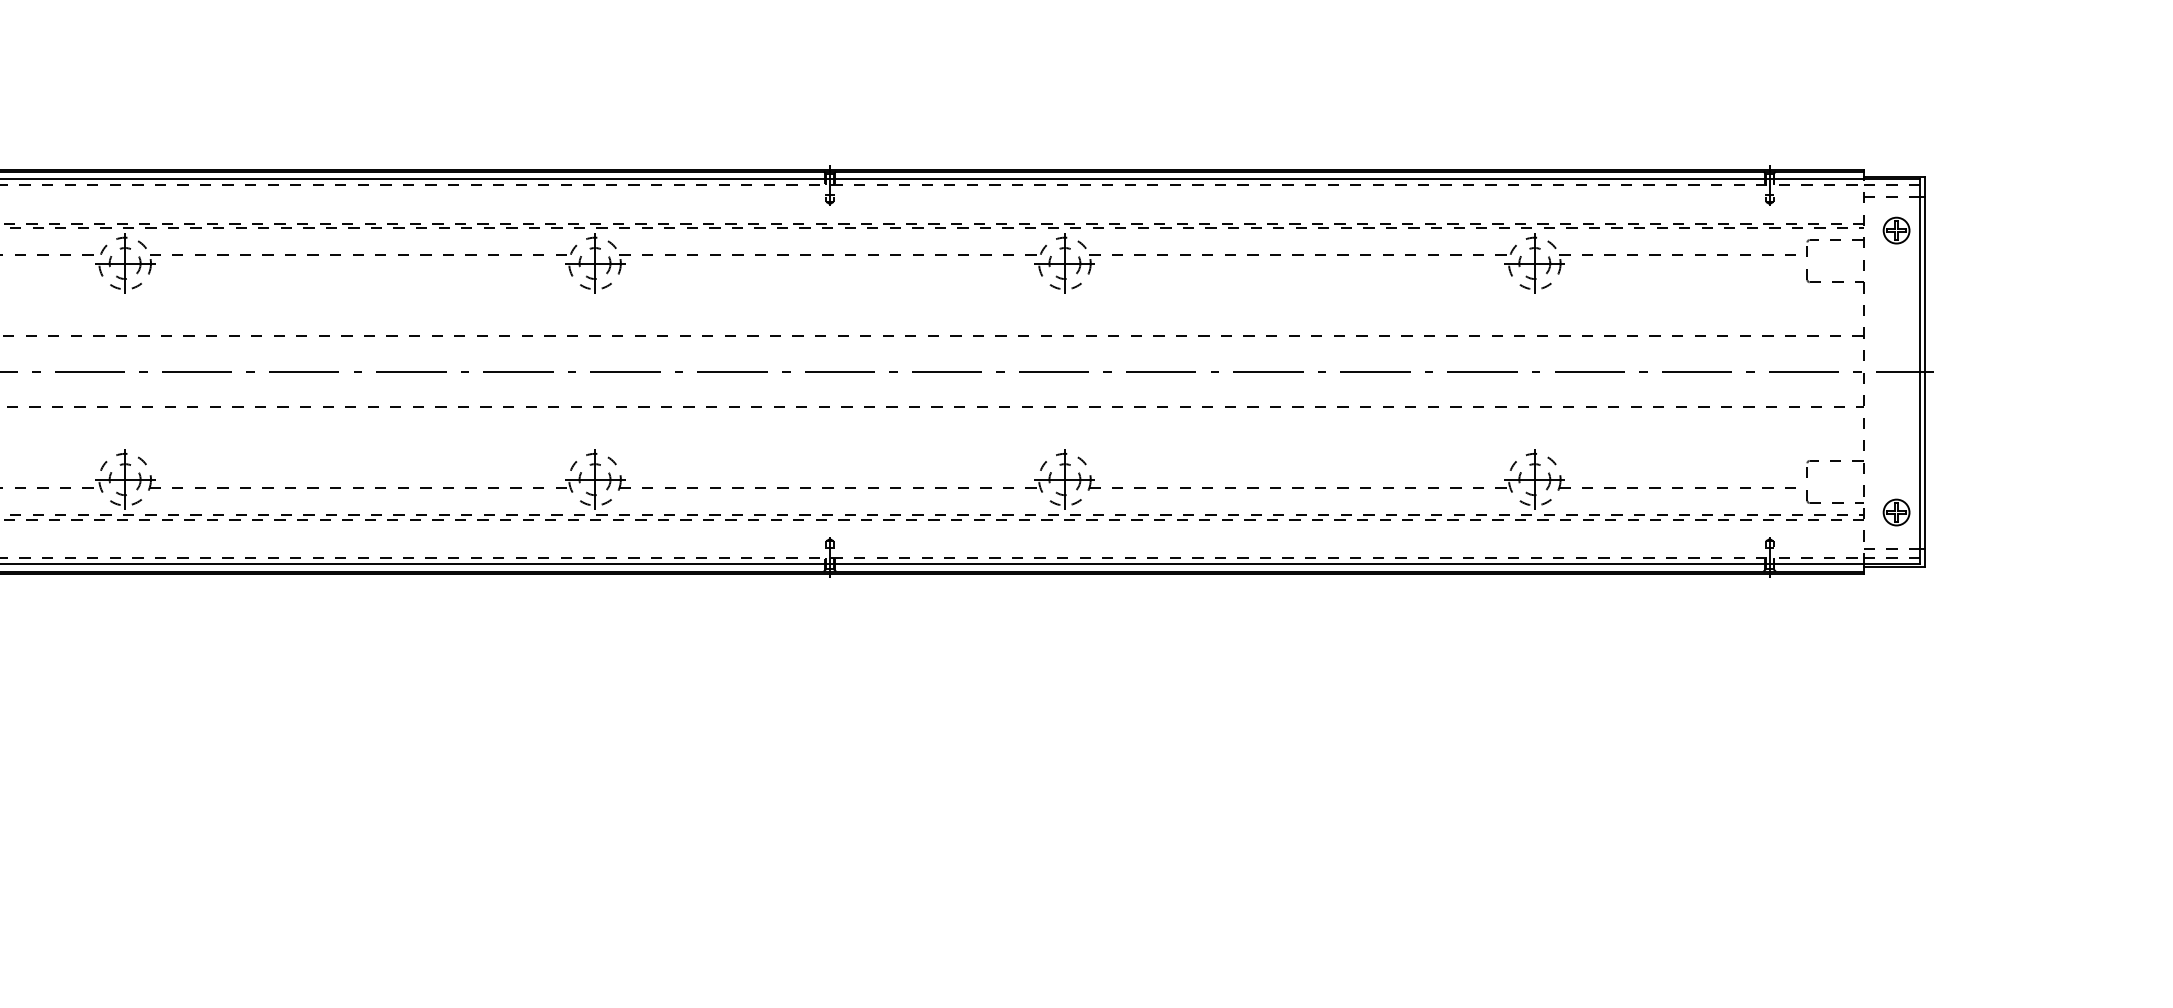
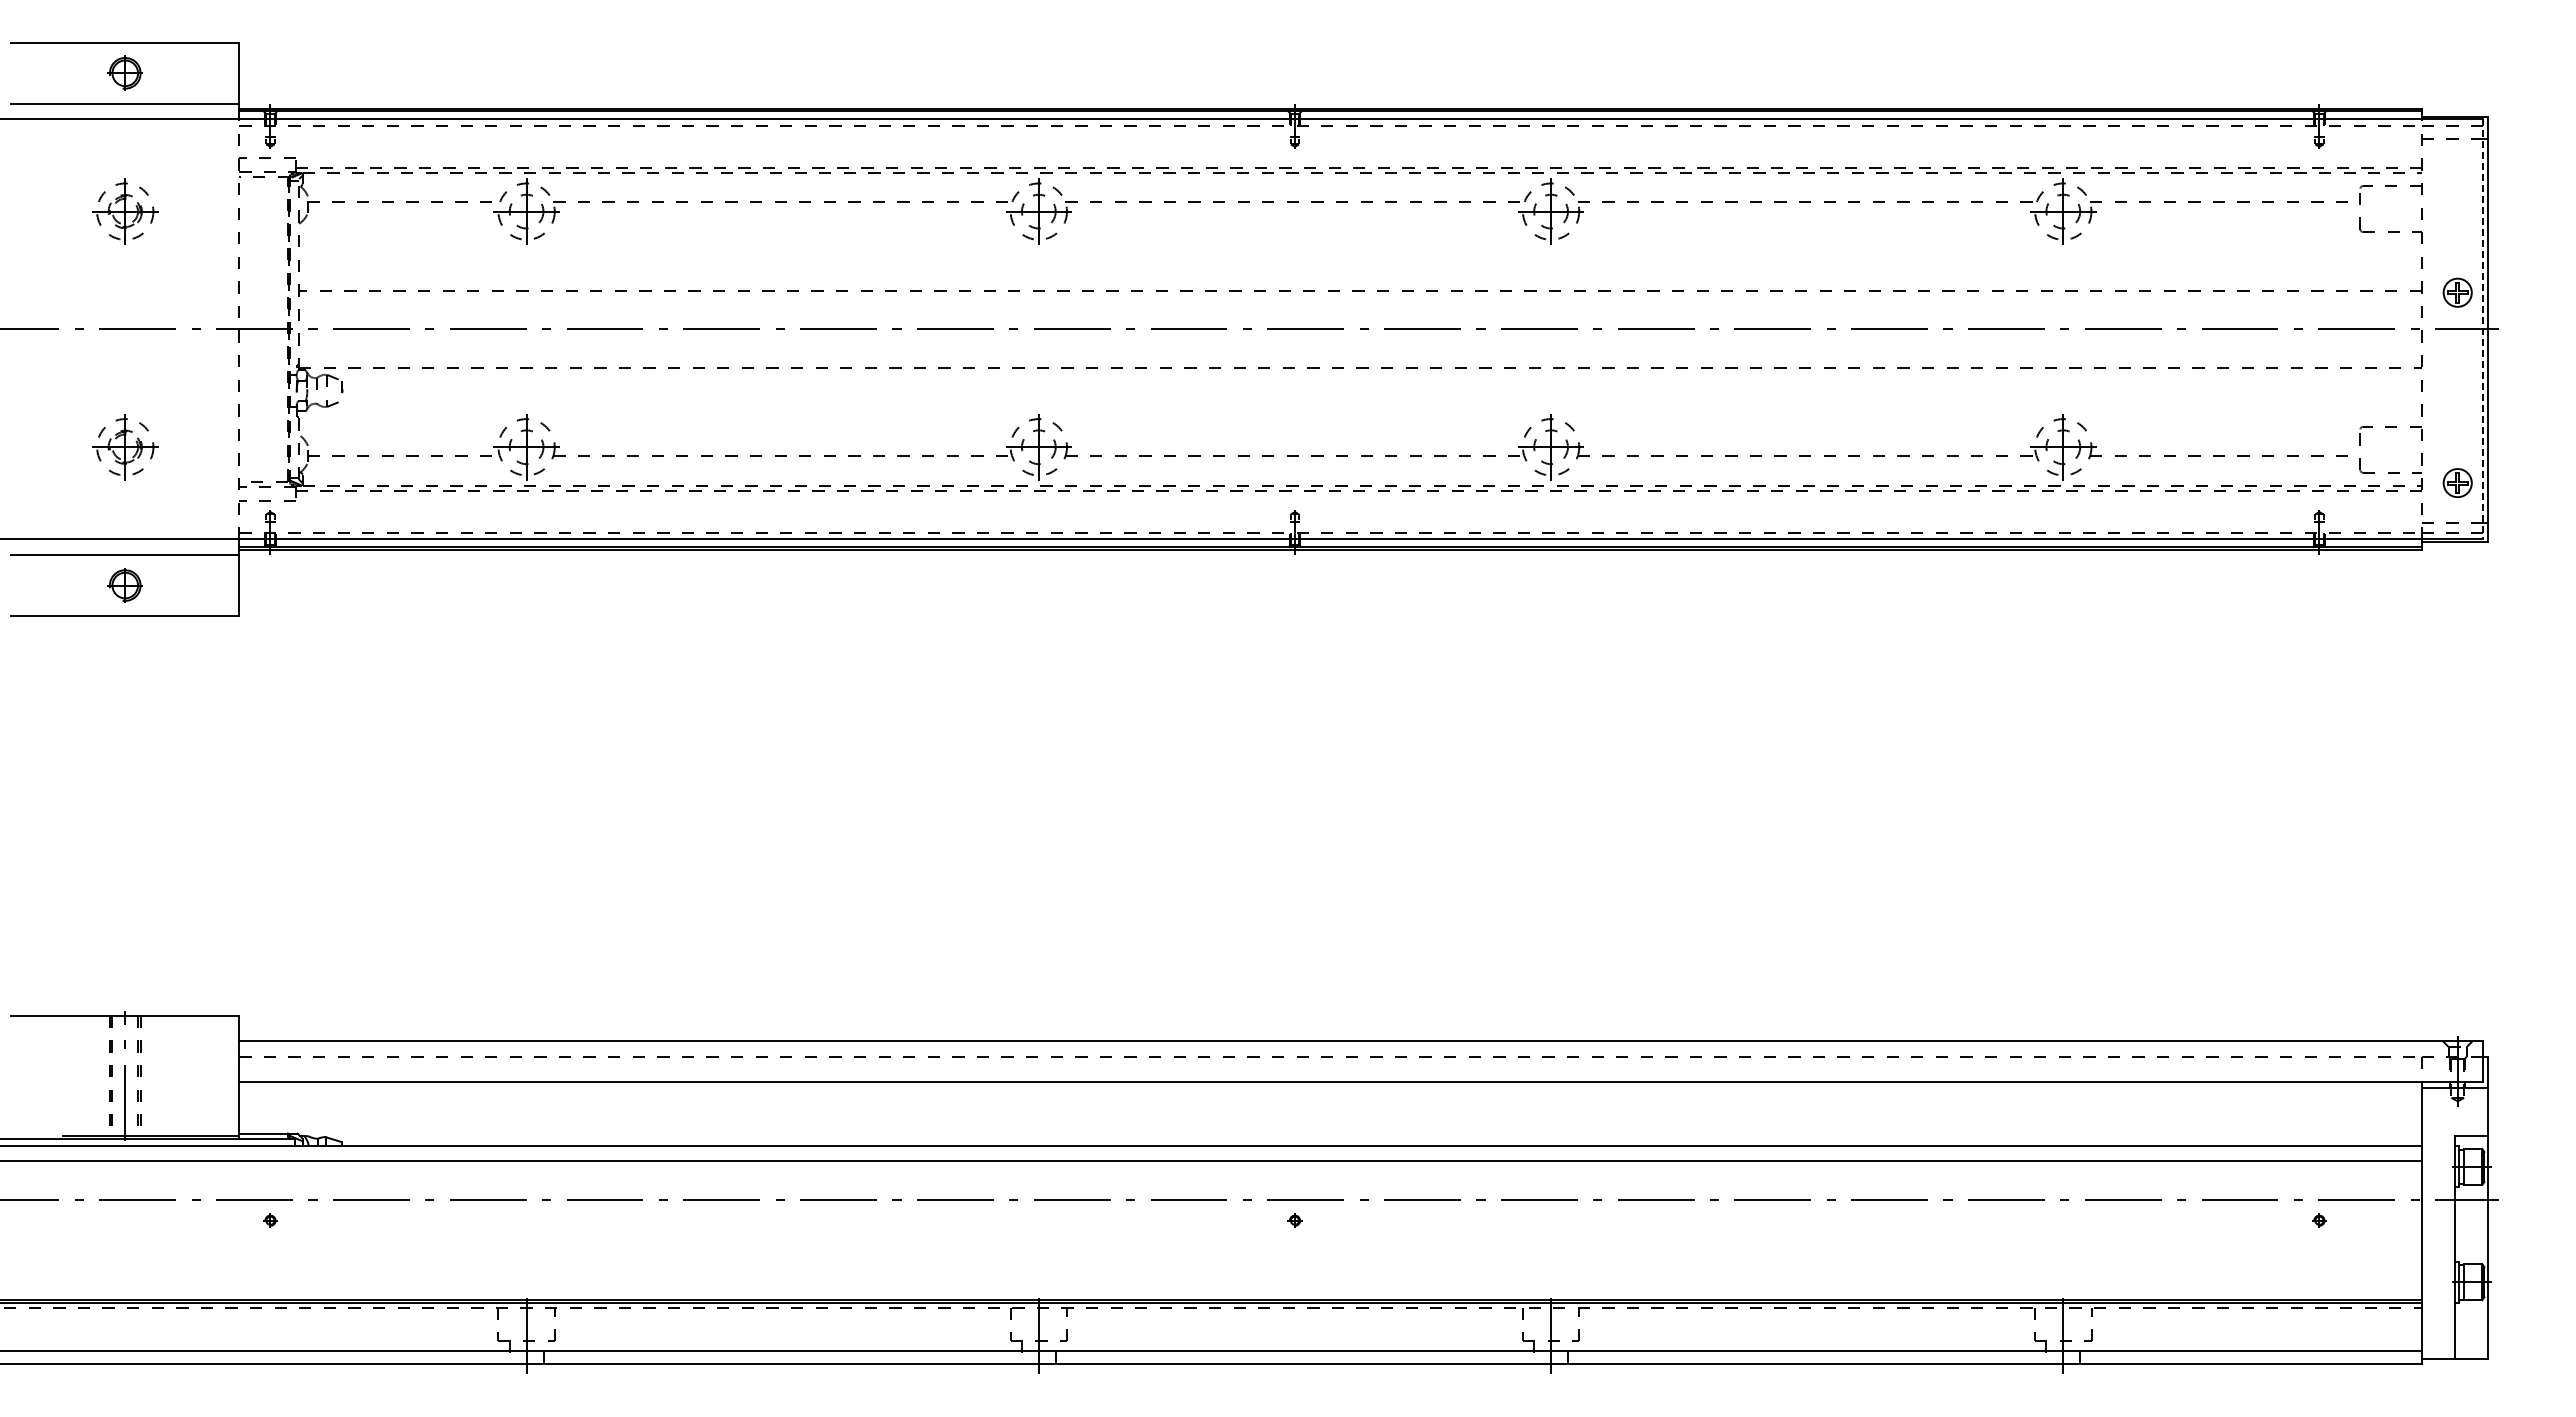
part: (1896, 230) -> (2457, 292), moved
line: (1920, 371) -> (2483, 329), solid -> dashed

